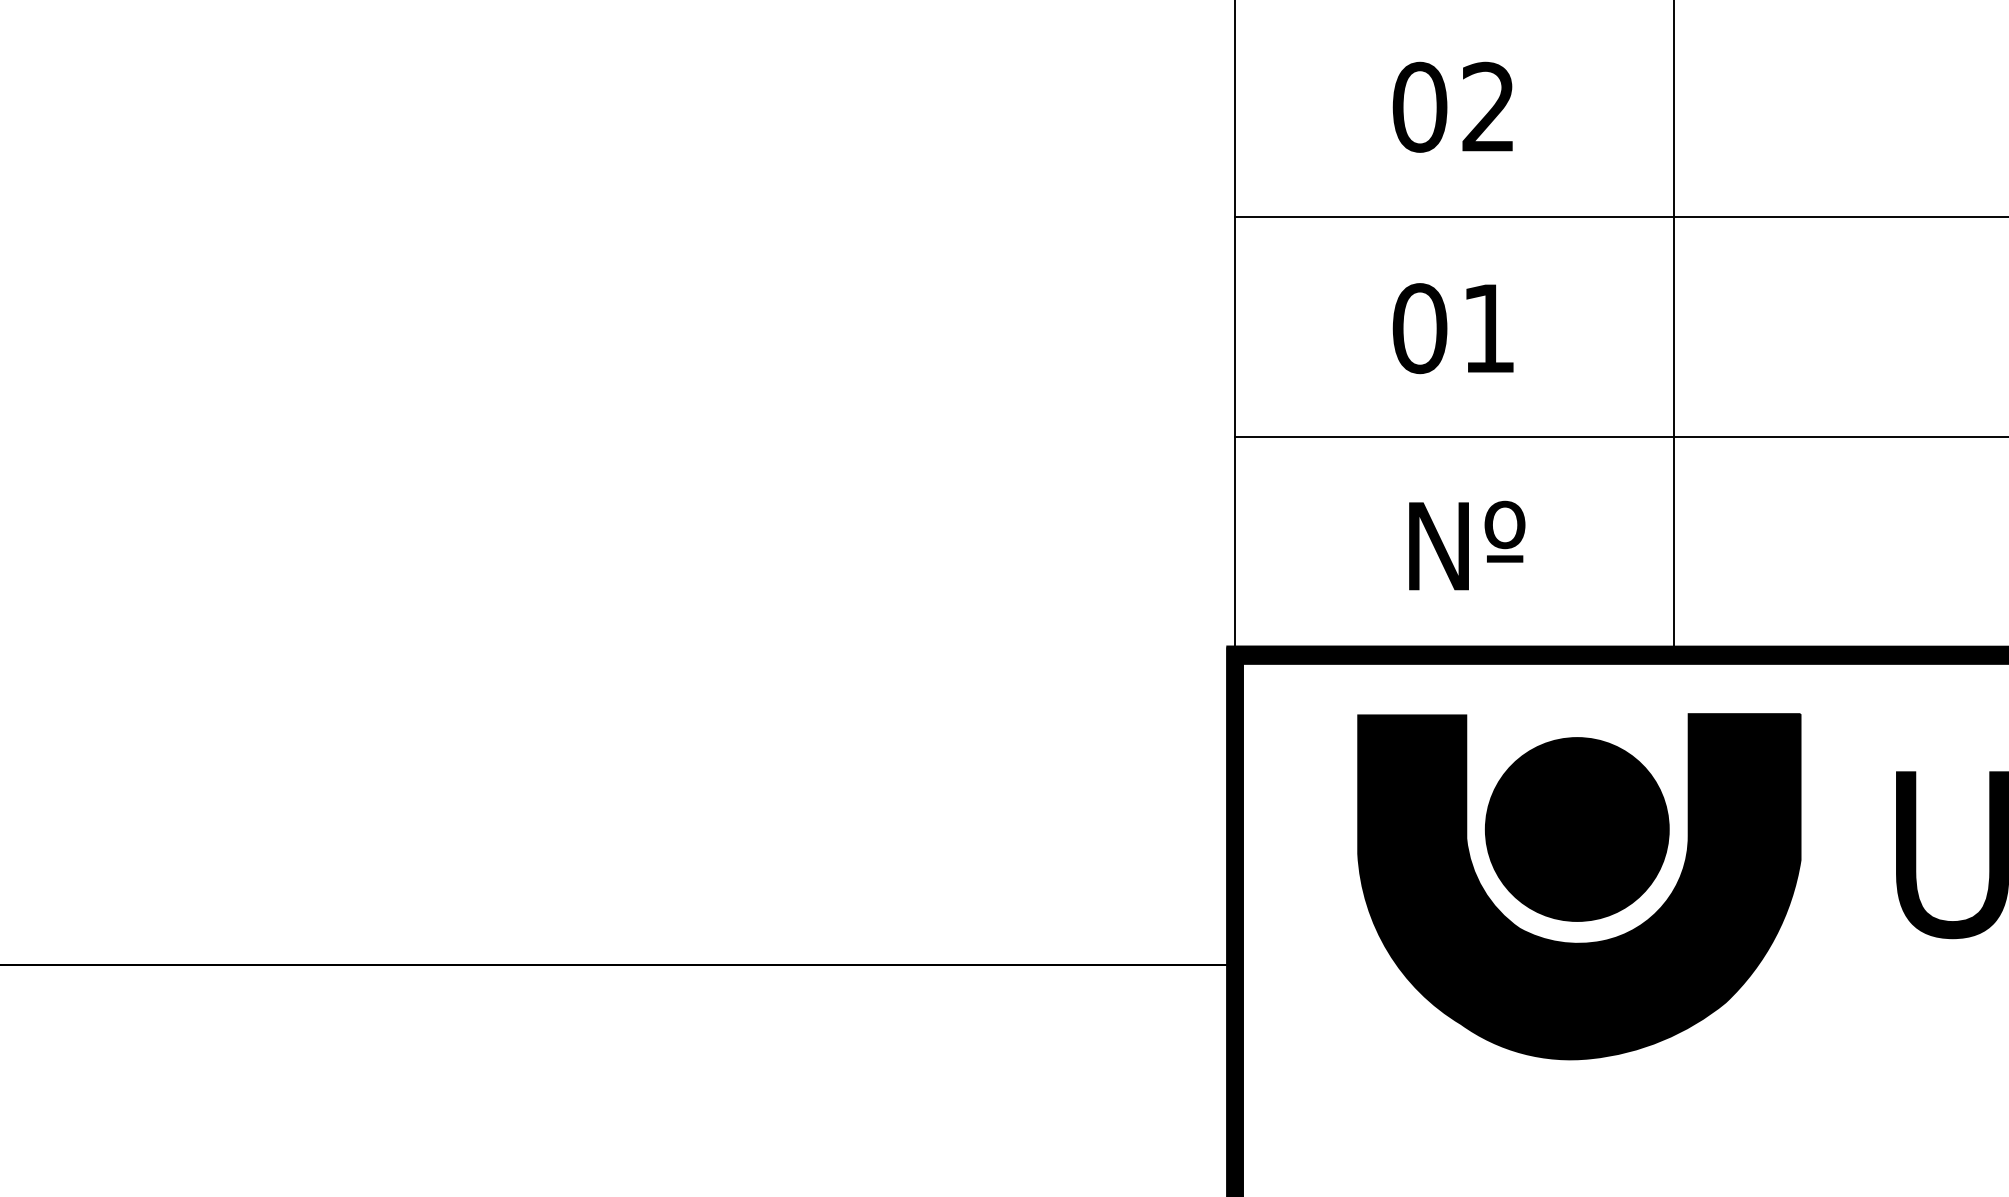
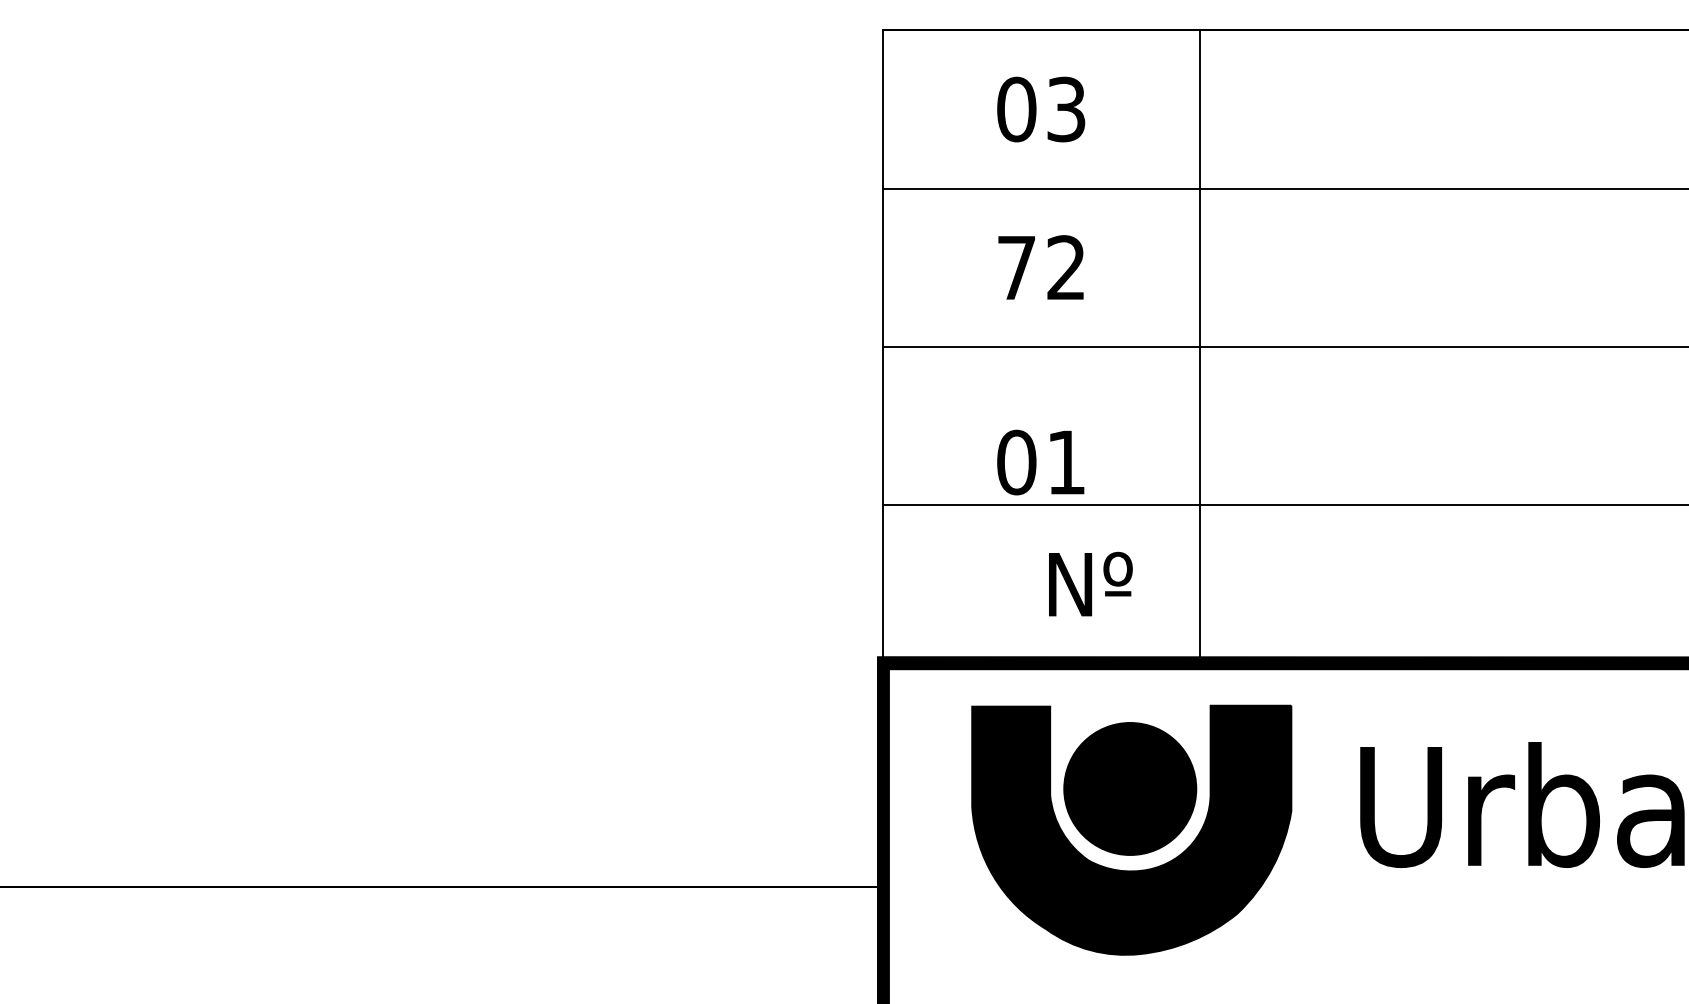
text: (1419, 106) -> (1016, 267), 02 -> 72
text: (1452, 328) -> (1040, 462), moved
text: (1466, 544) -> (1090, 583), moved

